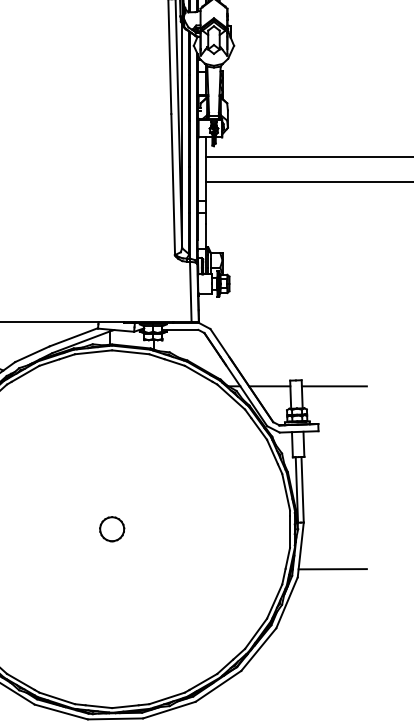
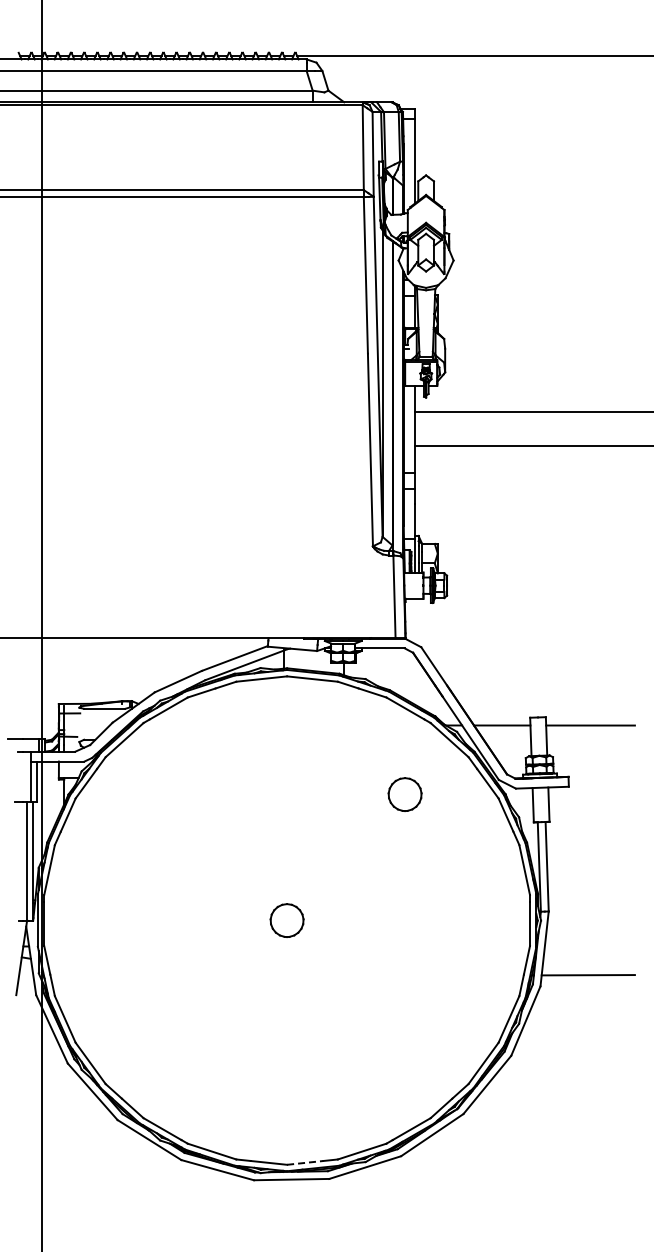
part: (198, 436) -> (404, 794), added
line: (125, 706) -> (305, 1162), solid -> dashed

